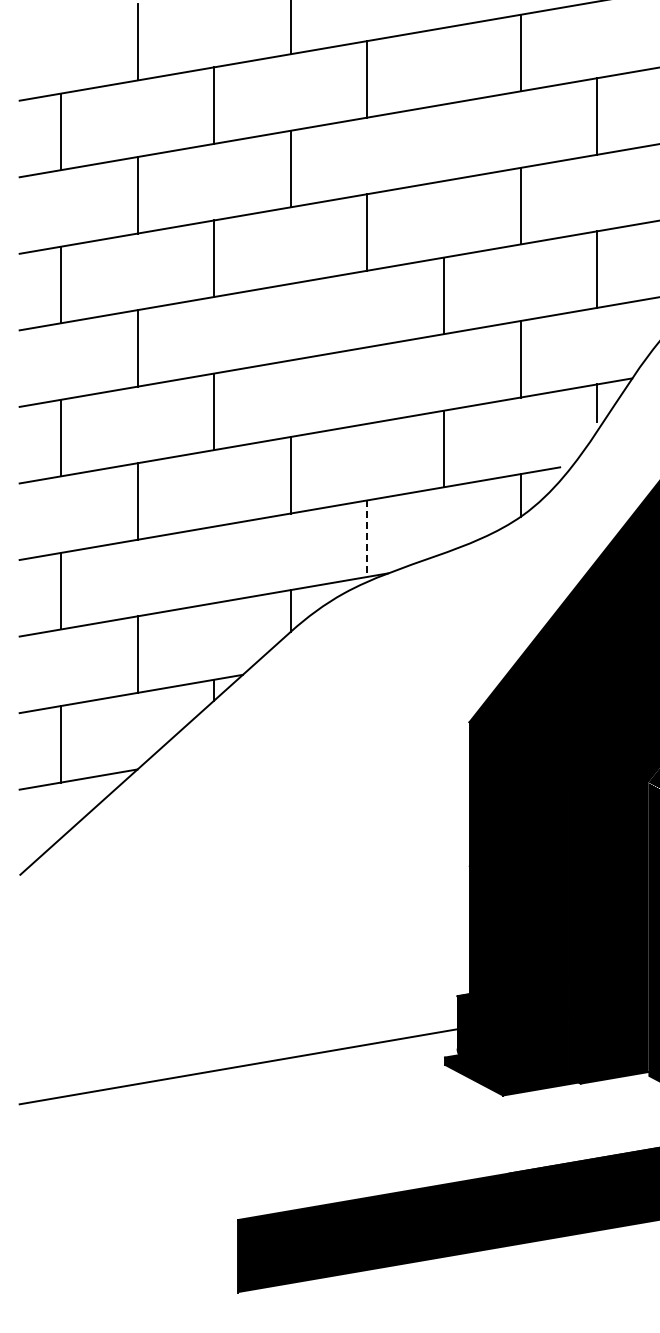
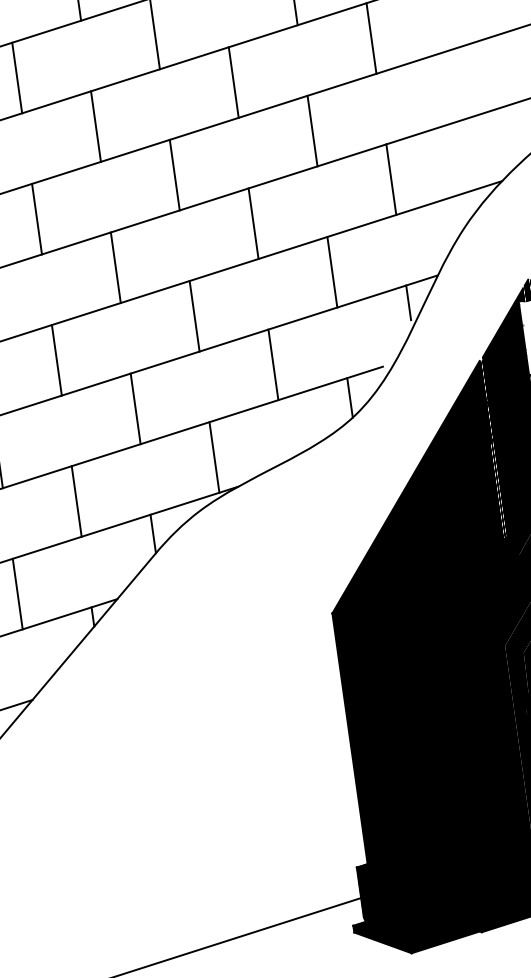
line: (443, 142) -> (233, 82), added
line: (290, 321) -> (115, 267), added
line: (367, 385) -> (194, 316), added
line: (367, 539) -> (214, 458), dashed -> solid
line: (214, 564) -> (76, 501), added

